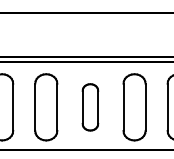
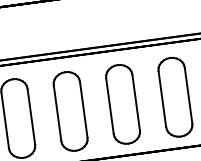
part: (90, 107) -> (123, 104), size x1.43

